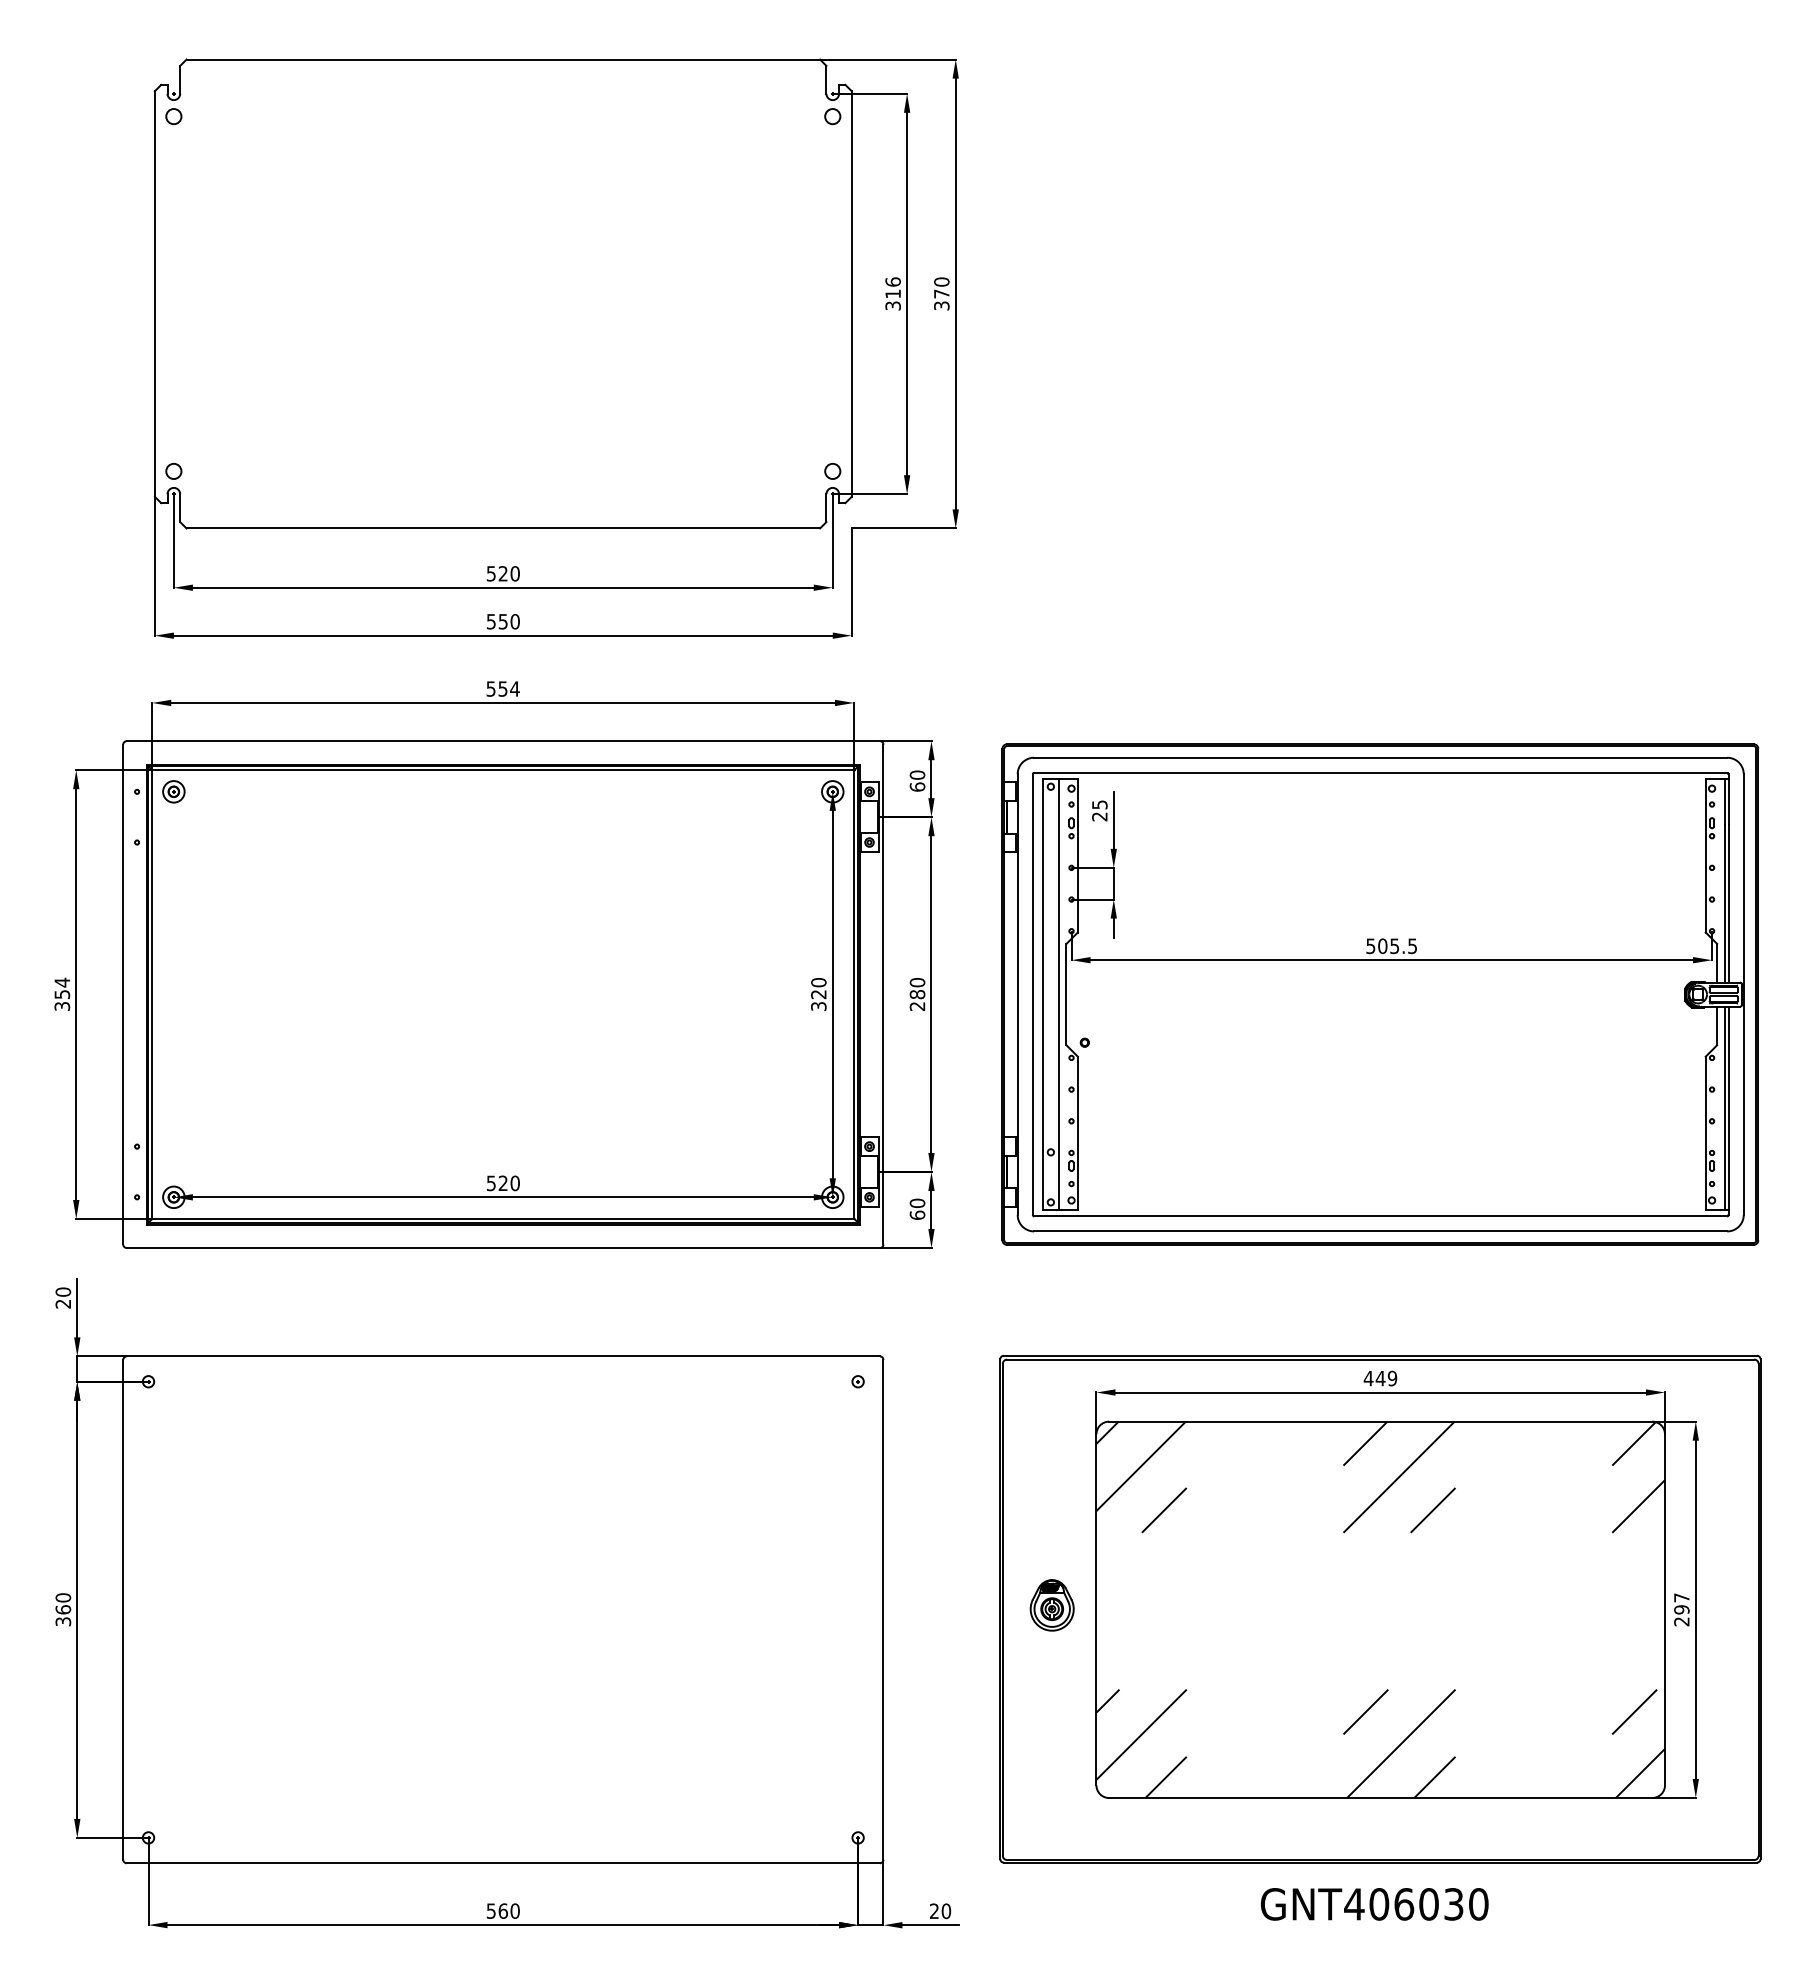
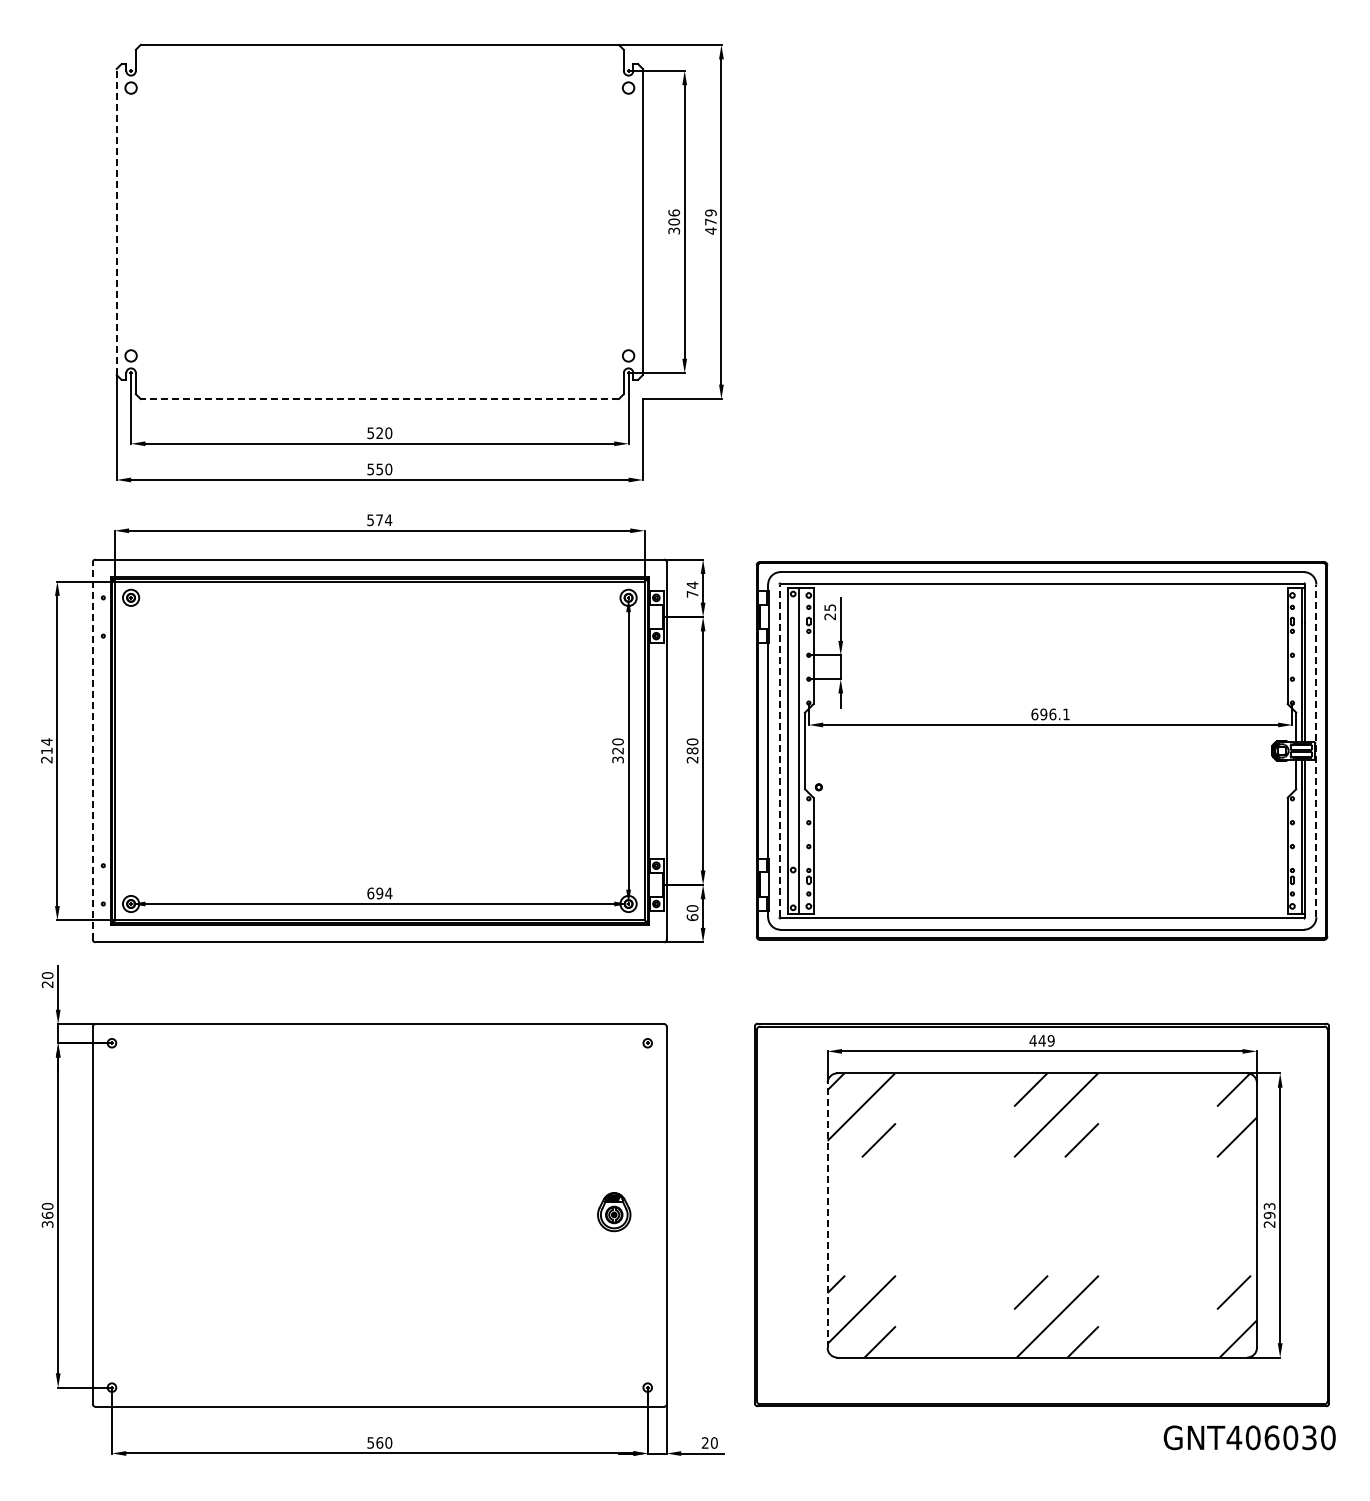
line: (154, 293) -> (116, 221), solid -> dashed
text: (892, 293) -> (673, 221), 316 -> 306
text: (941, 293) -> (710, 221), 370 -> 479
line: (502, 529) -> (379, 399), solid -> dashed
text: (502, 689) -> (379, 520), 554 -> 574
text: (917, 780) -> (692, 589), 60 -> 74
text: (1391, 946) -> (1050, 714), 505.5 -> 696.1
line: (122, 994) -> (92, 750), solid -> dashed
line: (1032, 994) -> (779, 750), solid -> dashed
line: (1743, 994) -> (1316, 750), solid -> dashed
text: (61, 1000) -> (46, 755), 354 -> 214
text: (502, 1183) -> (379, 893), 520 -> 694
text: (1681, 1597) -> (1269, 1206), 297 -> 293
part: (1052, 1605) -> (614, 1212), moved
line: (1096, 1609) -> (827, 1215), solid -> dashed
text: (1374, 1903) -> (1249, 1437), moved

